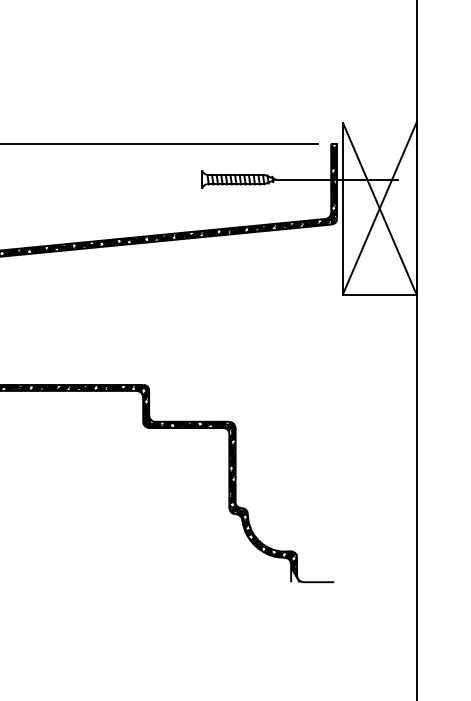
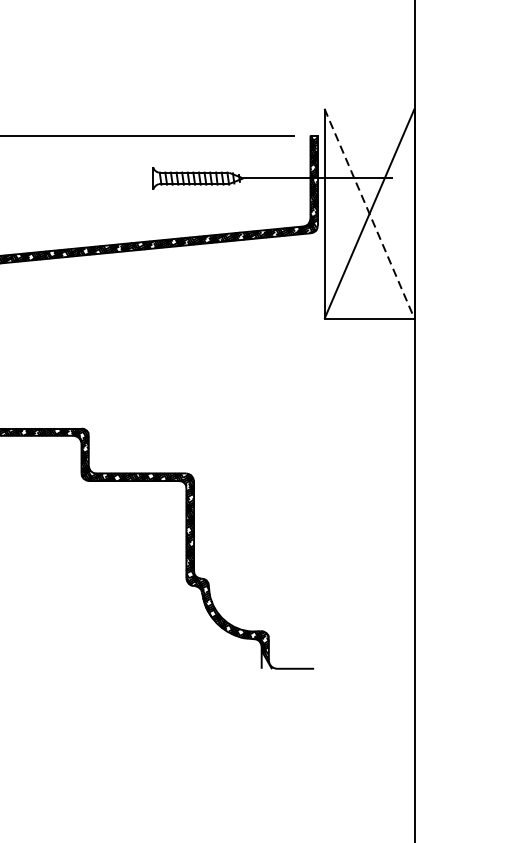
line: (379, 208) -> (369, 213), solid -> dashed

